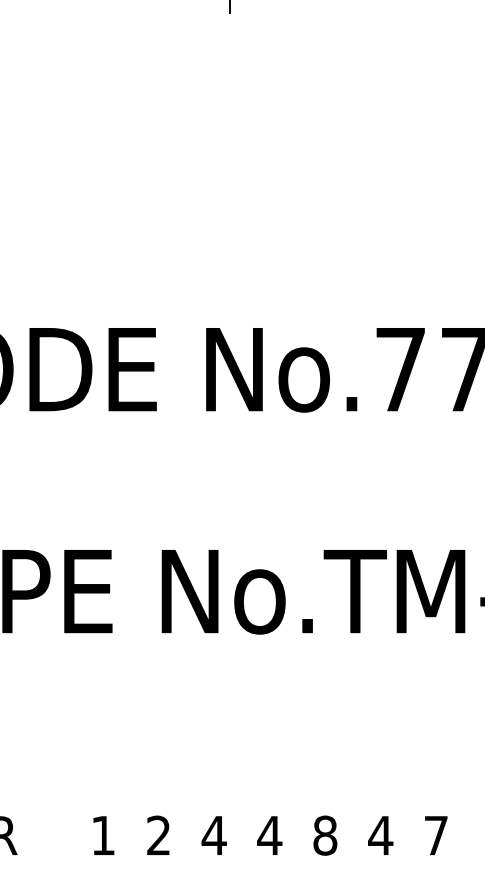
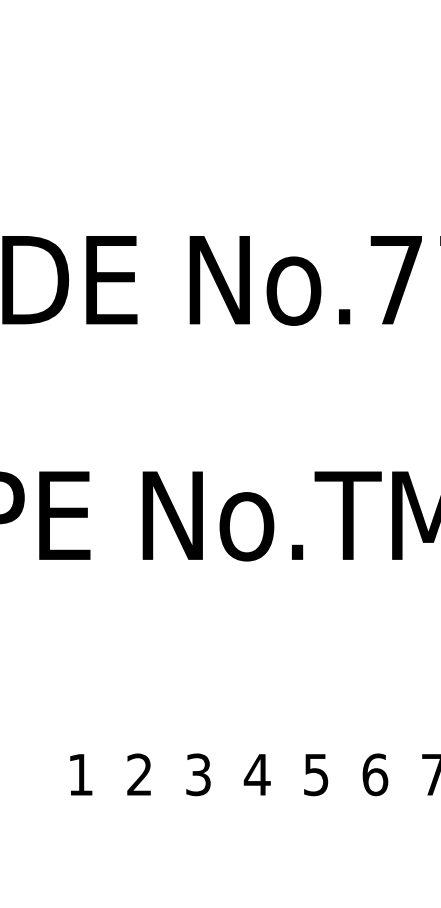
text: (213, 835) -> (197, 774), 4 -> 3
text: (325, 835) -> (316, 774), 8 -> 5
text: (380, 835) -> (374, 774), 4 -> 6

